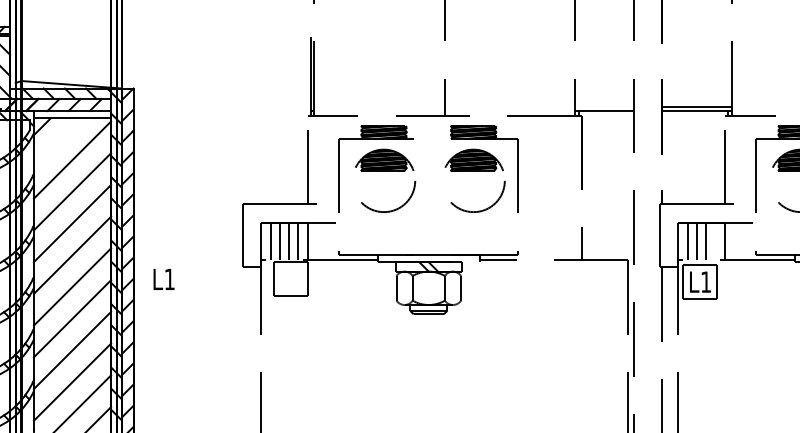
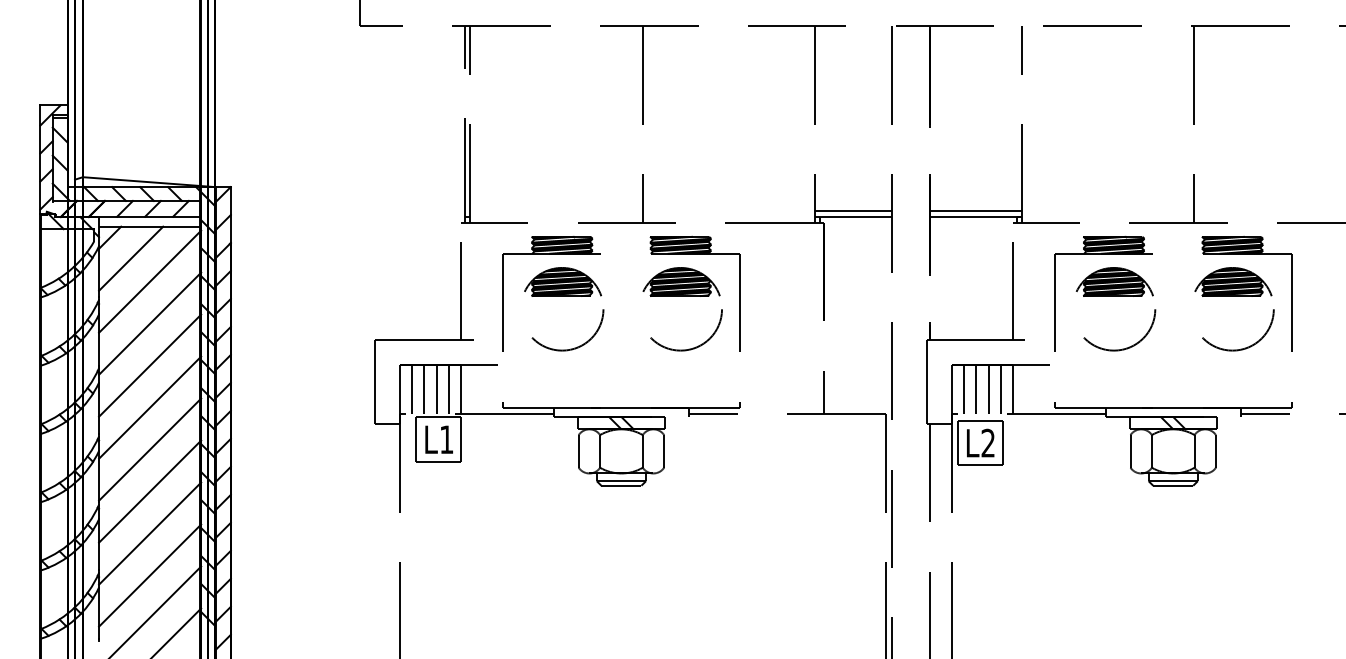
line: (604, 106) -> (853, 211), added
line: (58, 142) -> (131, 258), added
line: (715, 240) -> (1000, 388), added
text: (163, 279) -> (438, 439), moved
text: (705, 281) -> (987, 442), L1 -> L2

